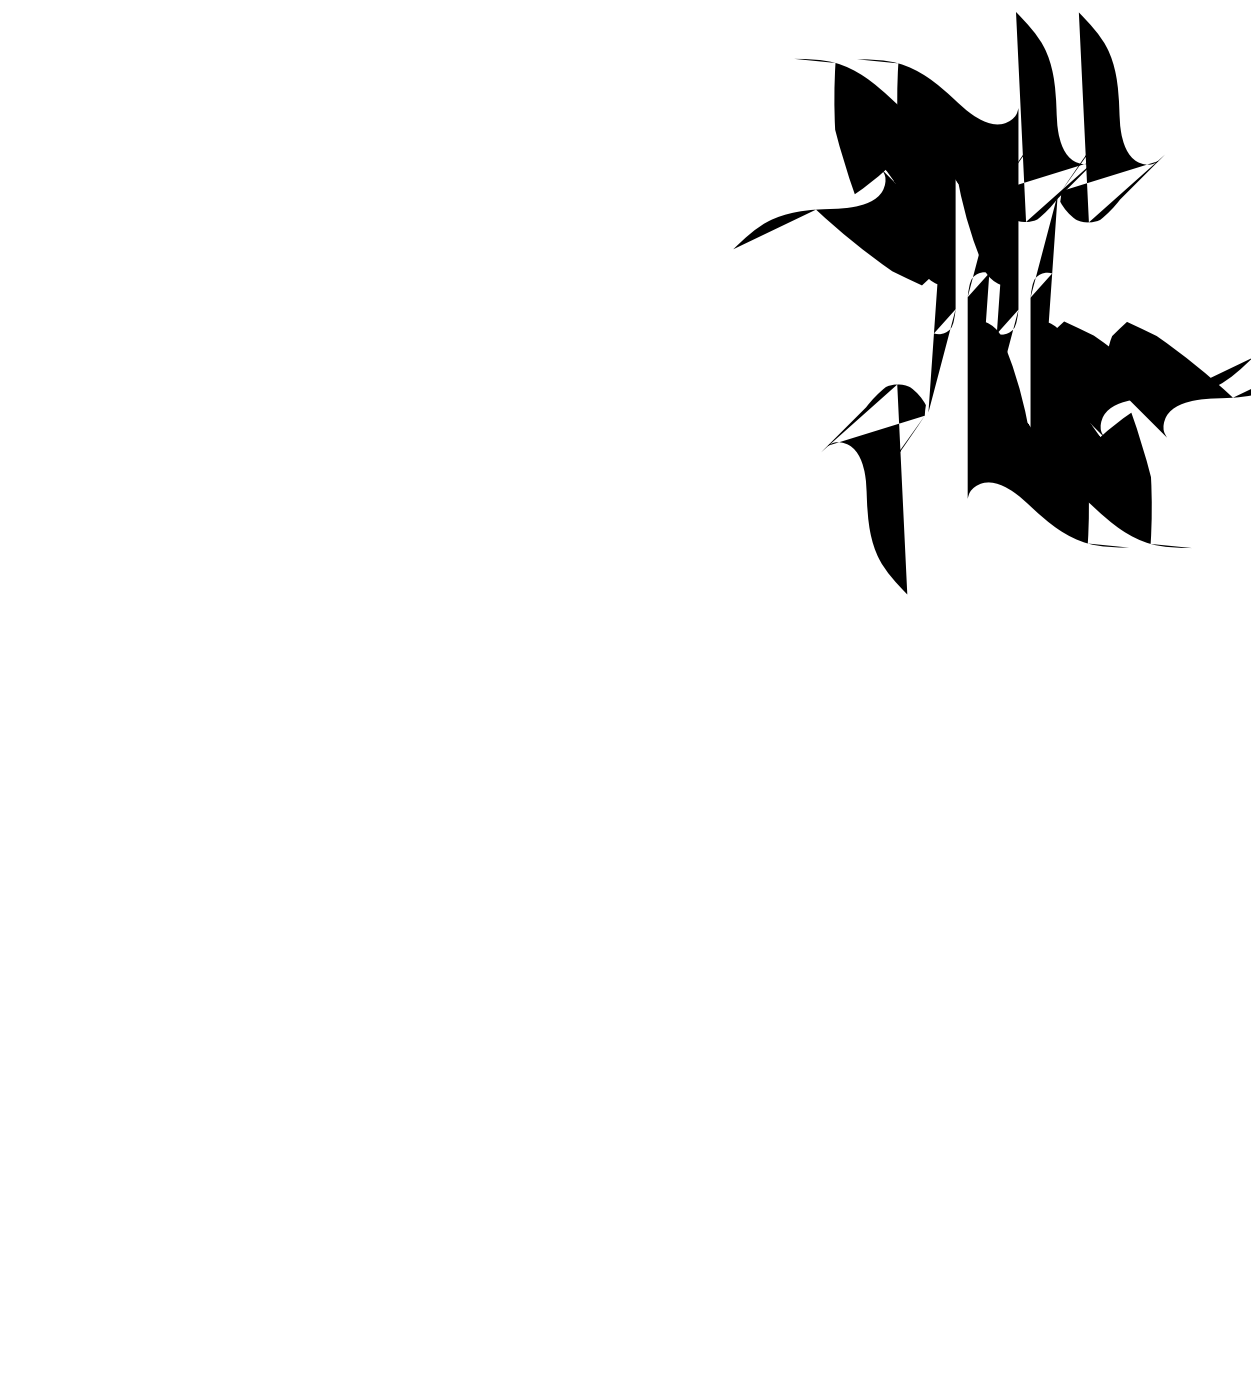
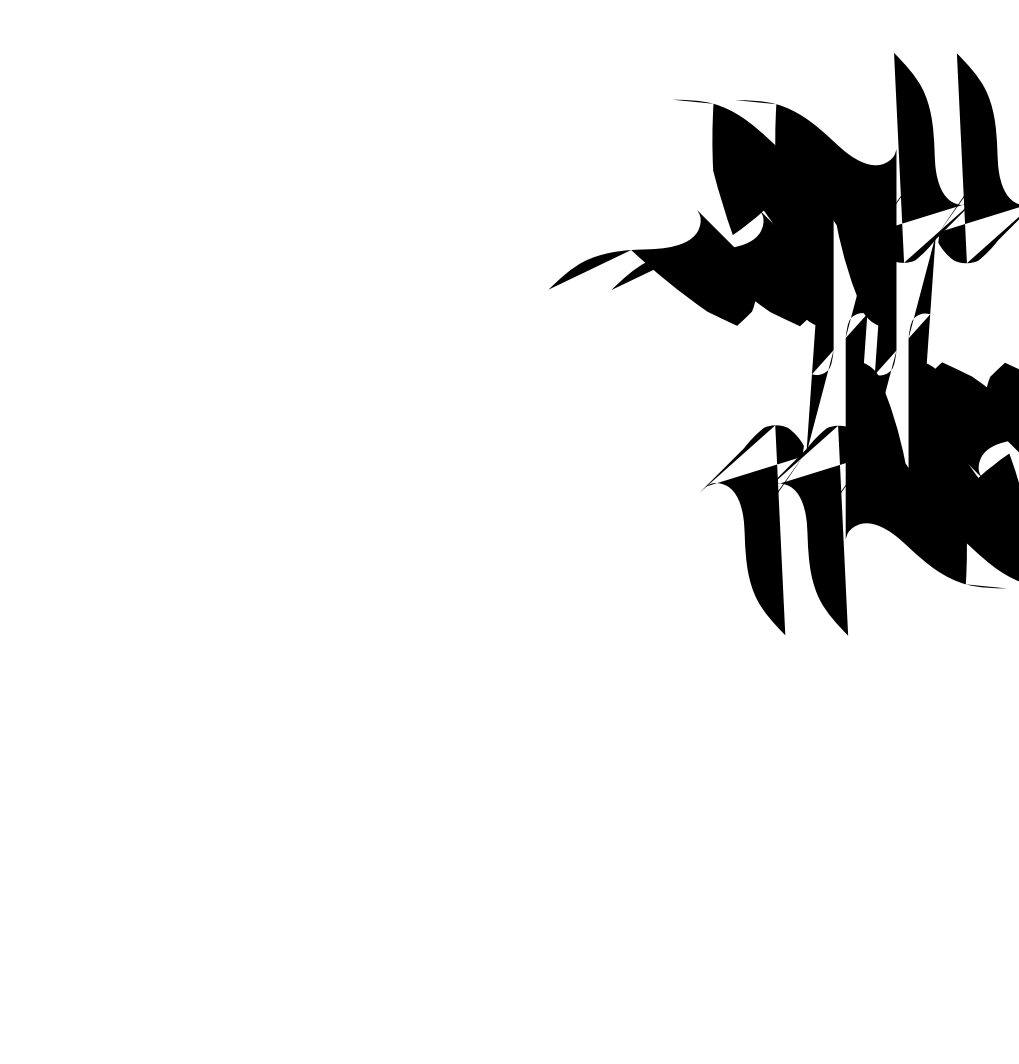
fill: (775, 223) -> (653, 264), added
fill: (935, 489) -> (813, 530), added

